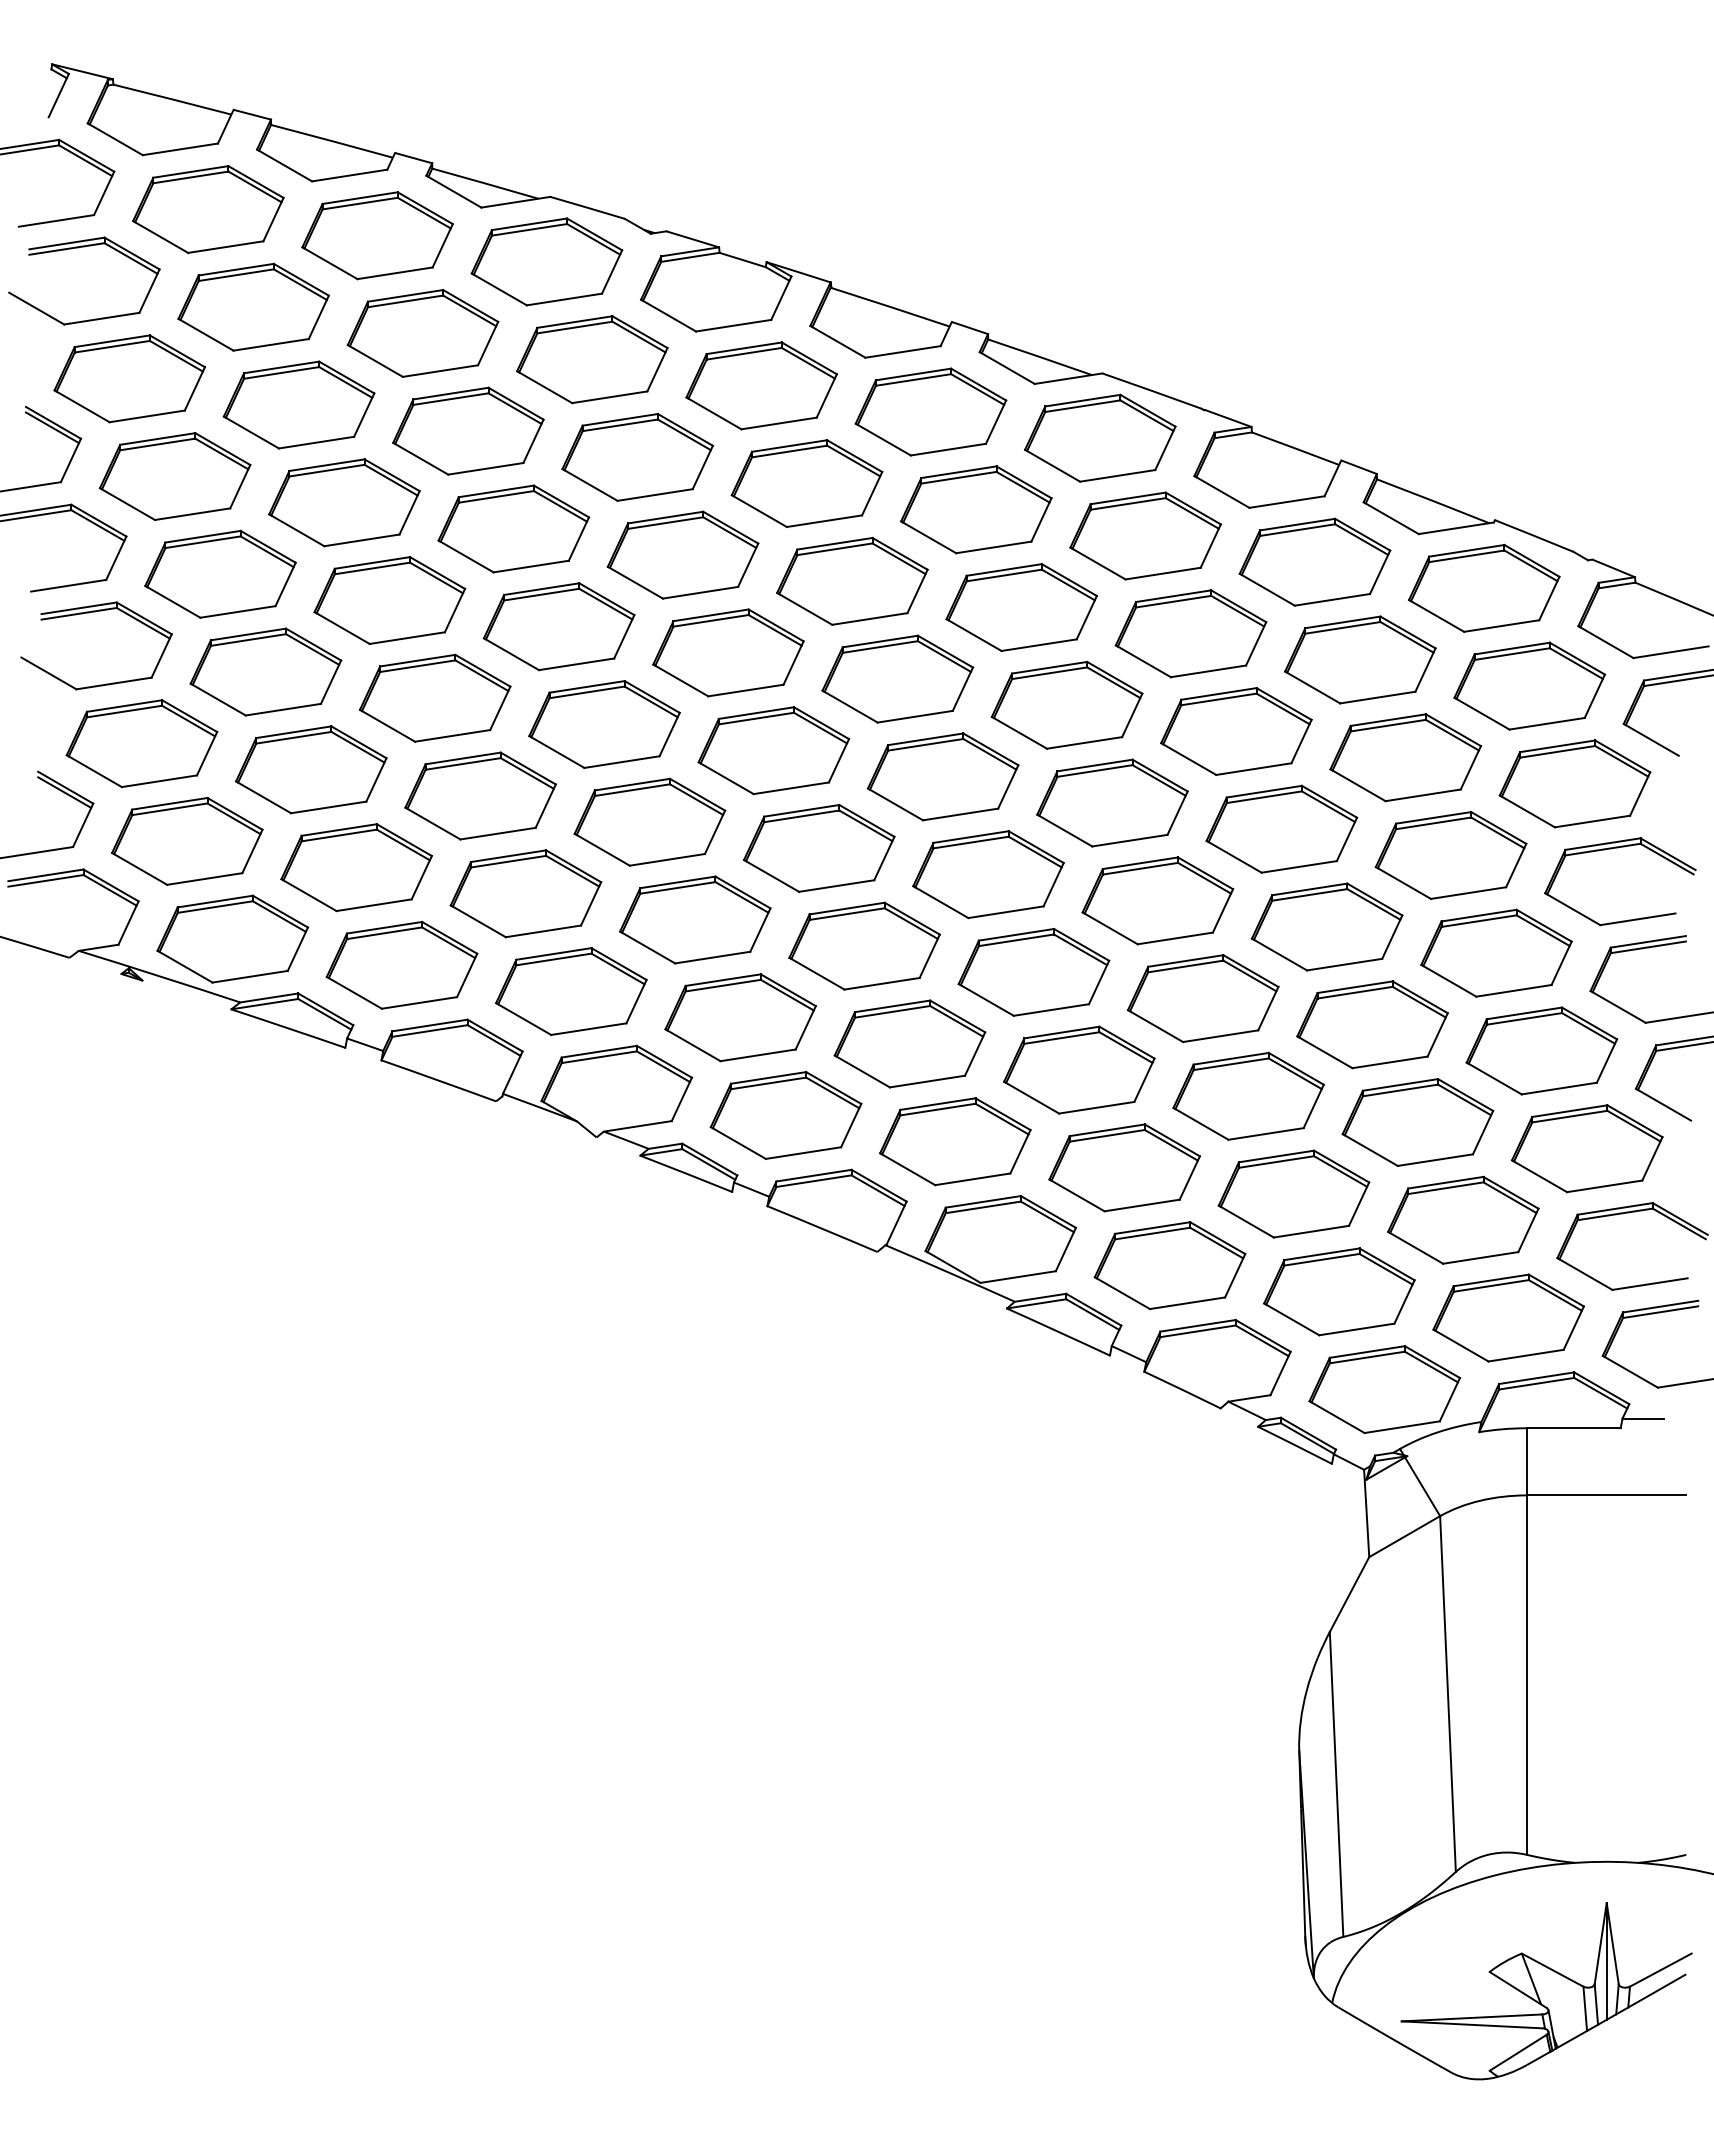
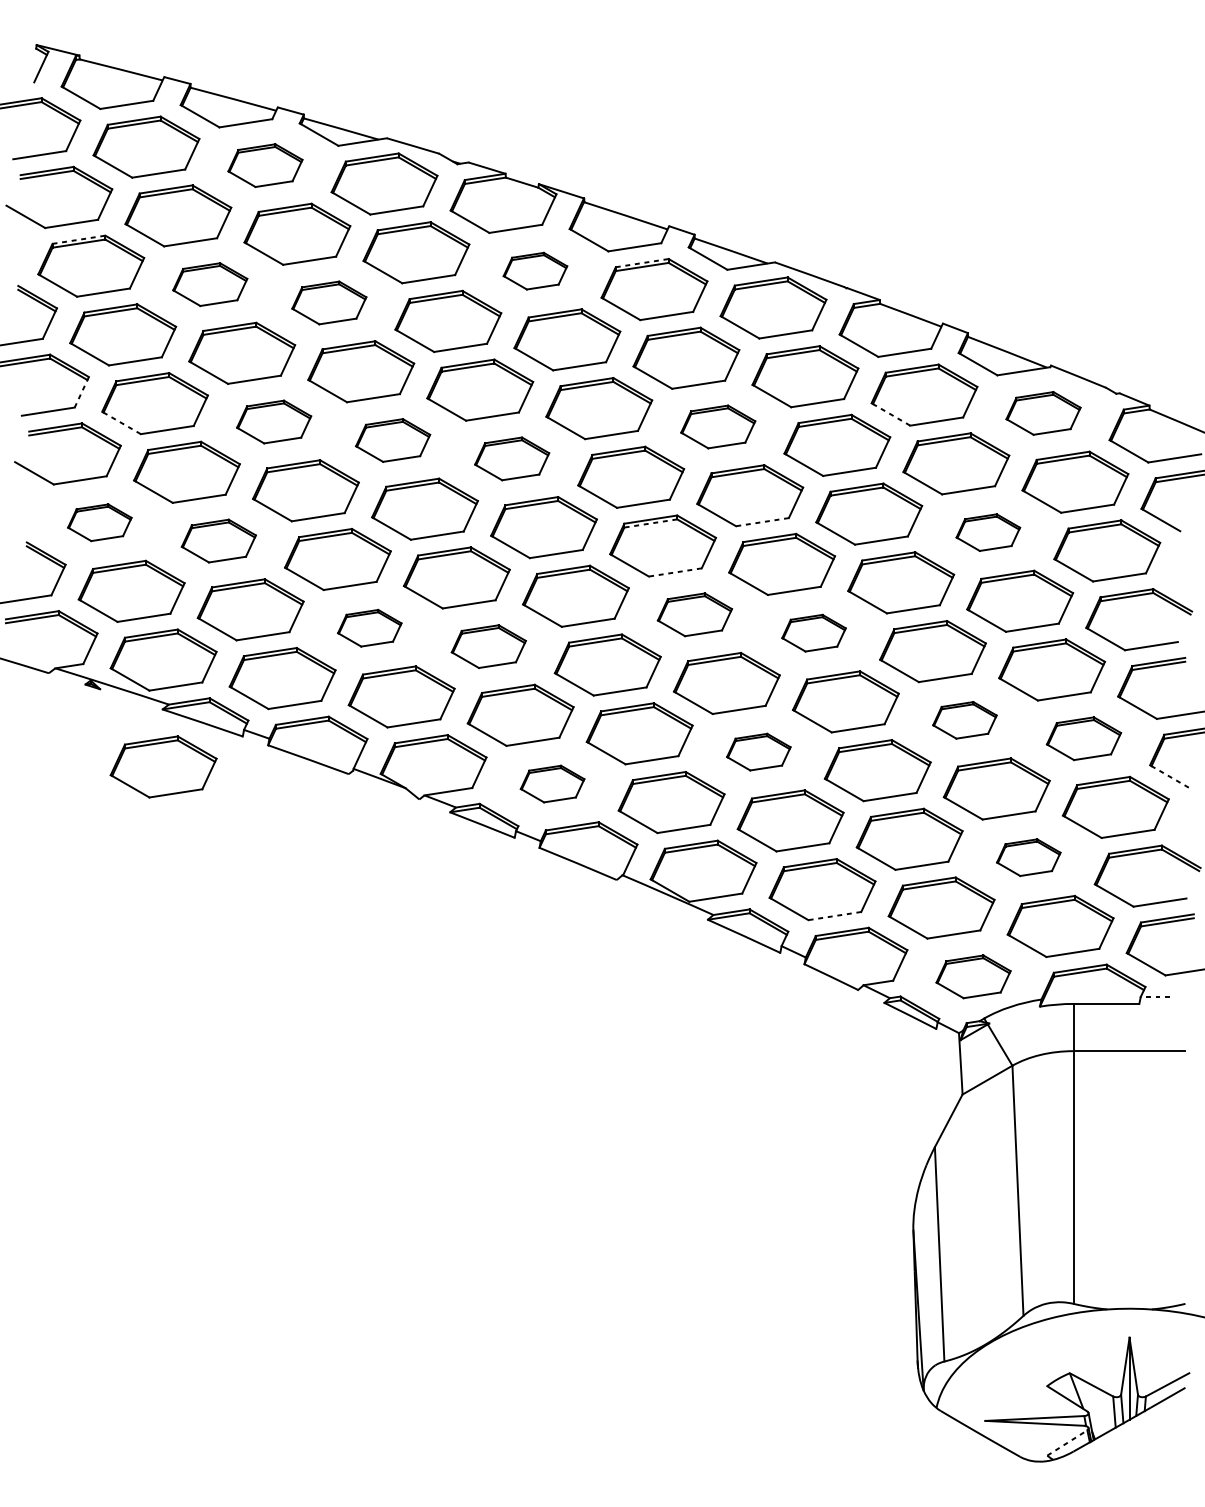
part: (377, 235) -> (265, 165), size x0.7
line: (112, 341) -> (79, 239), solid -> dashed
line: (914, 374) -> (642, 263), solid -> dashed
part: (761, 385) -> (535, 270), size x0.6
part: (298, 404) -> (209, 284), size x0.7
part: (468, 430) -> (329, 302), size x0.7
line: (116, 558) -> (81, 392), solid -> dashed
part: (1484, 587) -> (1043, 412), size x0.7
line: (1267, 589) -> (891, 414), solid -> dashed
part: (389, 600) -> (273, 422), size x0.7
line: (172, 601) -> (121, 422), solid -> dashed
part: (1021, 607) -> (718, 426), size x0.7
part: (558, 626) -> (392, 440), size x0.7
part: (728, 652) -> (512, 458), size x0.7
part: (141, 743) -> (99, 522), size x0.6
line: (1084, 743) -> (762, 522), solid -> dashed
line: (925, 744) -> (650, 523), solid -> dashed
part: (1405, 757) -> (988, 532), size x0.6
part: (311, 769) -> (219, 540), size x0.7
line: (960, 814) -> (675, 572), solid -> dashed
part: (988, 874) -> (694, 614), size x0.7
part: (525, 893) -> (369, 628), size x0.6
part: (1157, 900) -> (813, 632), size x0.6
part: (695, 919) -> (488, 646), size x0.7
part: (1372, 1024) -> (964, 720), size x0.6
part: (1541, 1050) -> (1083, 738), size x0.7
part: (1079, 1069) -> (758, 751), size x0.6
part: (232, 1090) -> (163, 766), added
line: (1663, 1104) -> (1169, 776), solid -> dashed
part: (785, 1115) -> (552, 784), size x0.6
part: (1463, 1219) -> (1028, 857), size x0.6
line: (1187, 1303) -> (834, 916), solid -> dashed
part: (1384, 1389) -> (973, 976), size x0.7
line: (1643, 1418) -> (1155, 997), solid -> dashed
line: (1518, 2052) -> (1067, 1442), solid -> dashed

